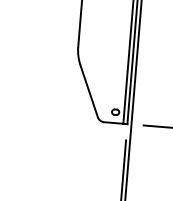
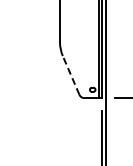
line: (88, 89) -> (70, 74), solid -> dashed

